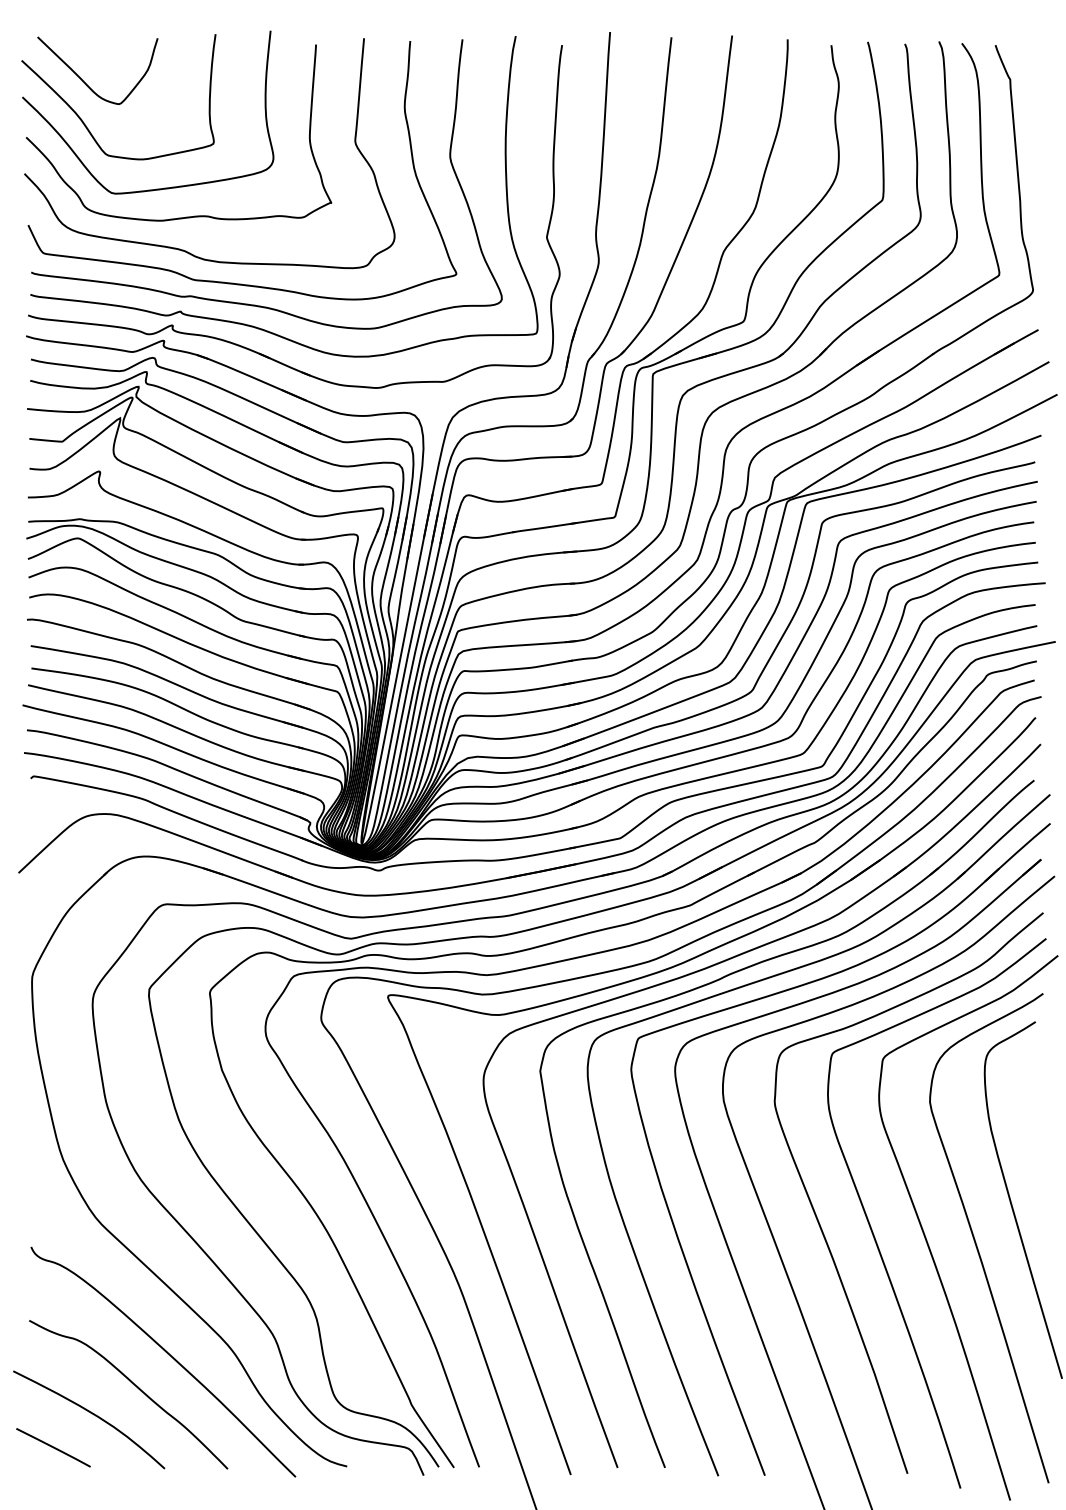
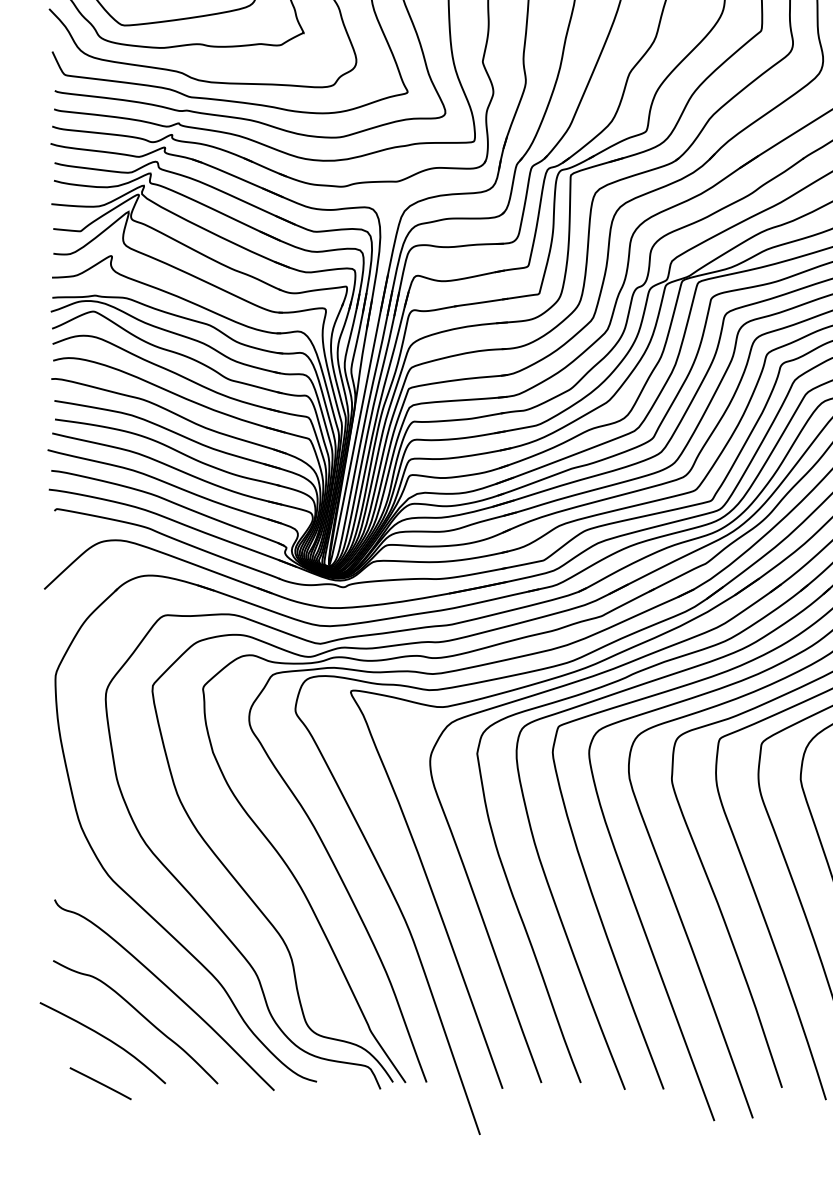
line: (53, 1447) -> (100, 1083), moved

